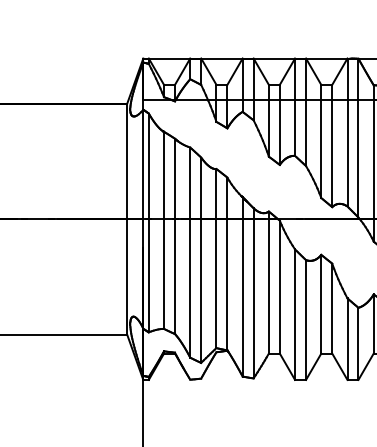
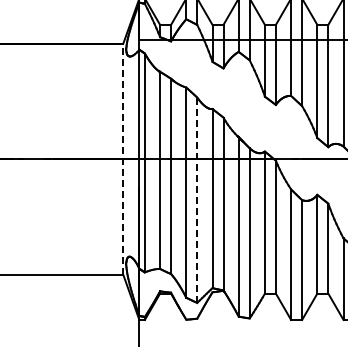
line: (127, 219) -> (123, 159), solid -> dashed
line: (201, 260) -> (197, 200), solid -> dashed

